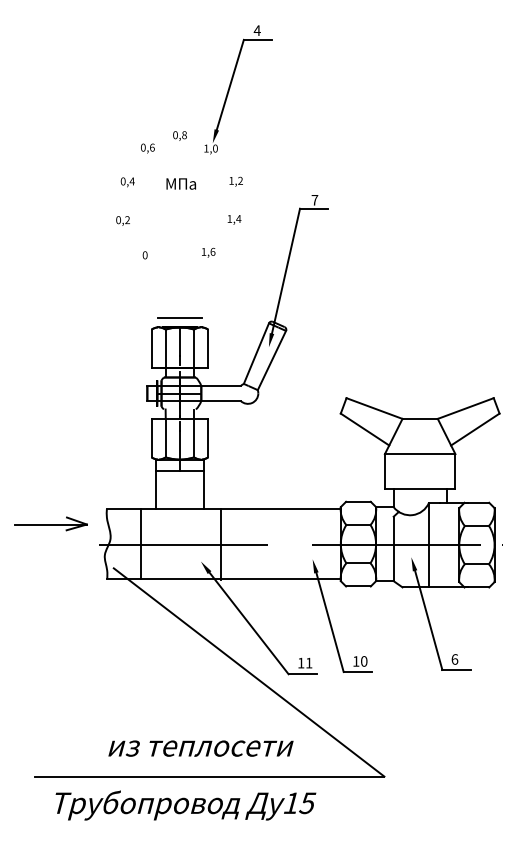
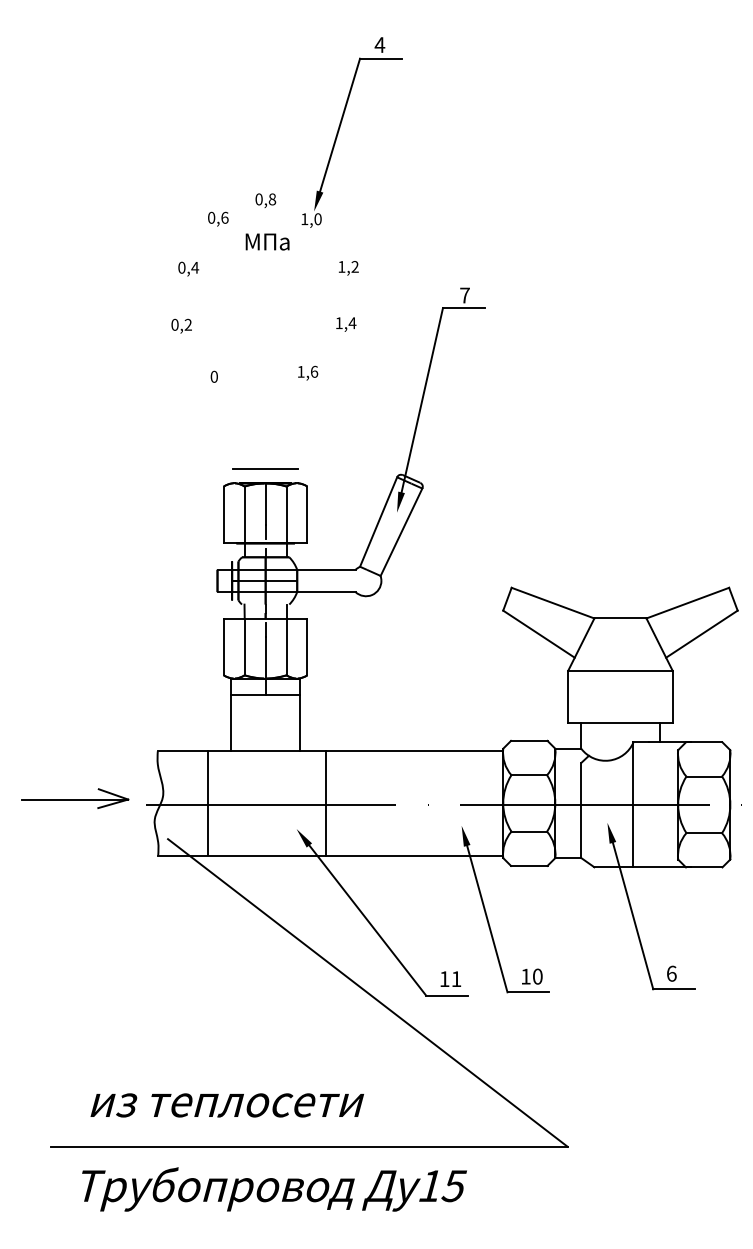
text: (180, 183) -> (266, 241), moved
part: (50, 523) -> (74, 798), moved
text: (200, 748) -> (226, 1105), moved

